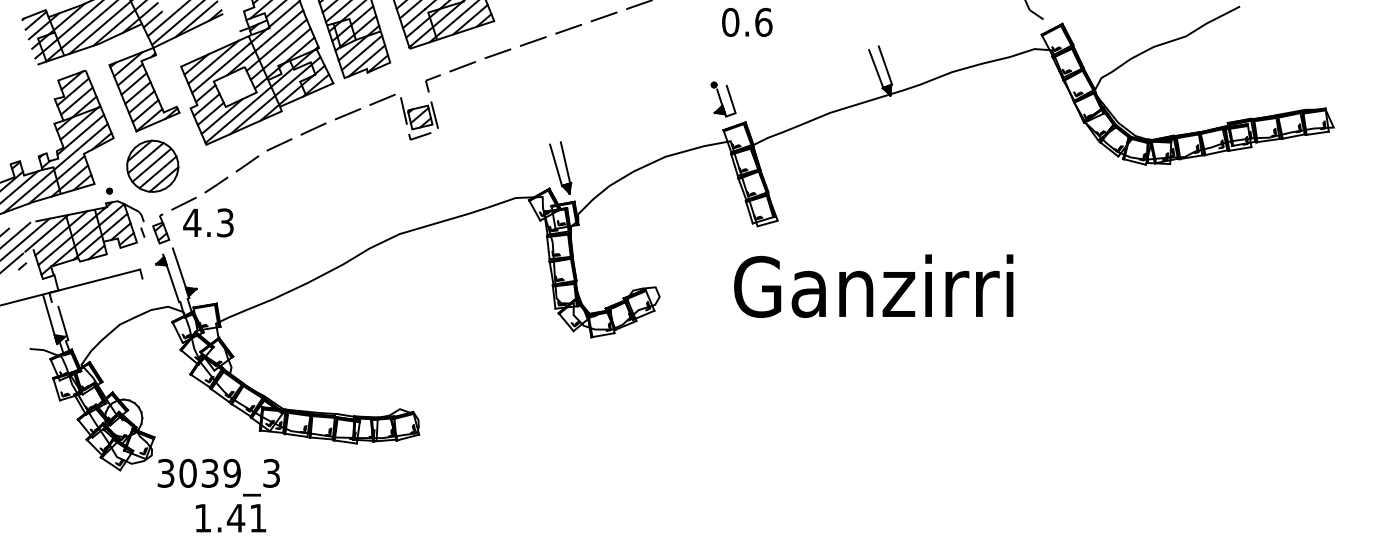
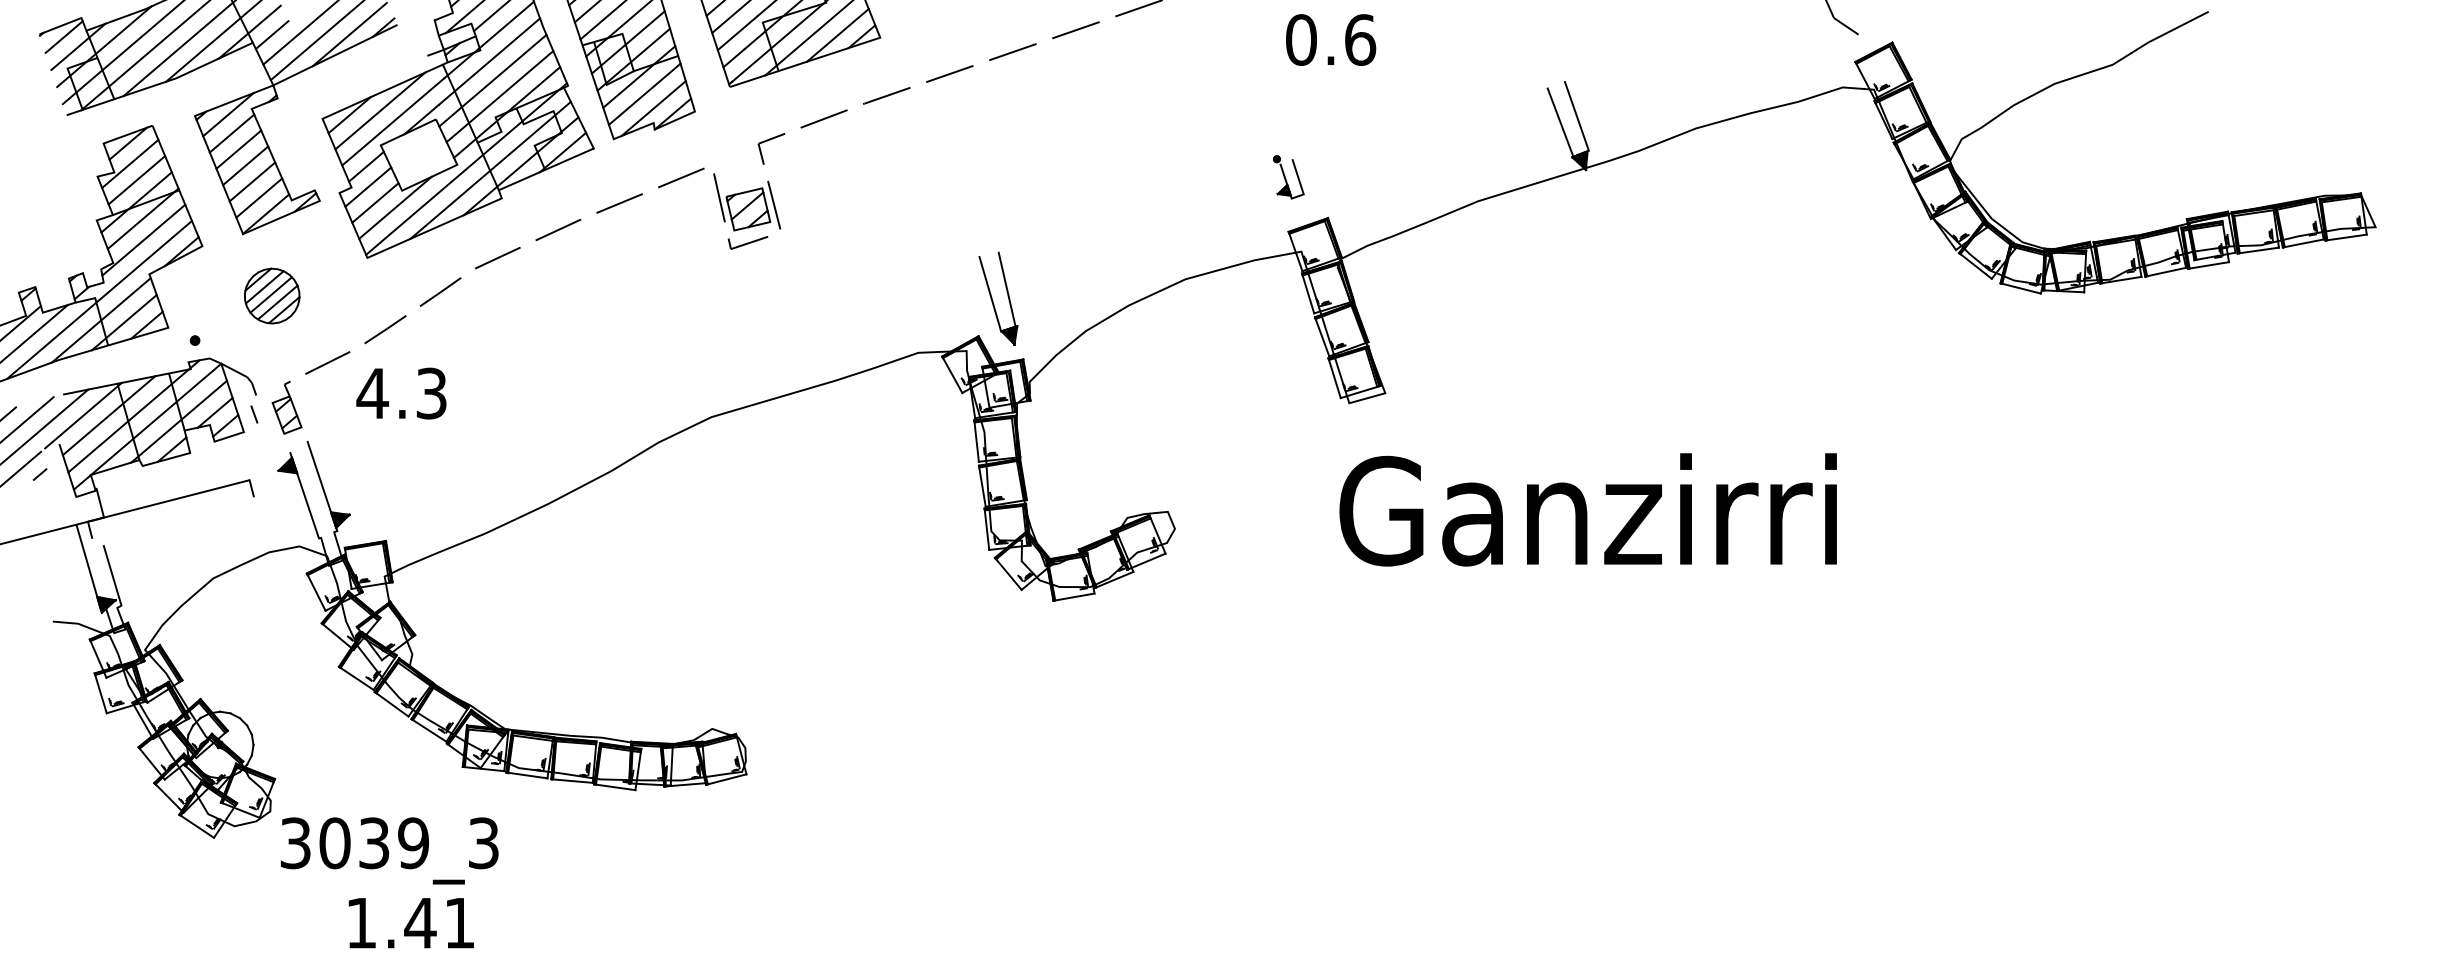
part: (723, 99) -> (1288, 177), size x0.7
part: (152, 165) -> (271, 294), size x0.6
text: (208, 222) -> (401, 392), moved
text: (873, 285) -> (1587, 508), moved

